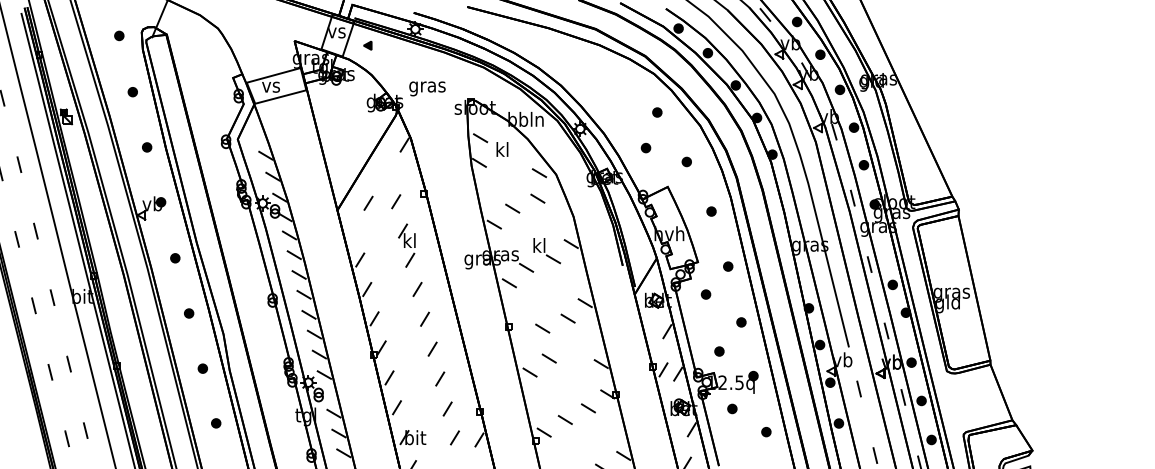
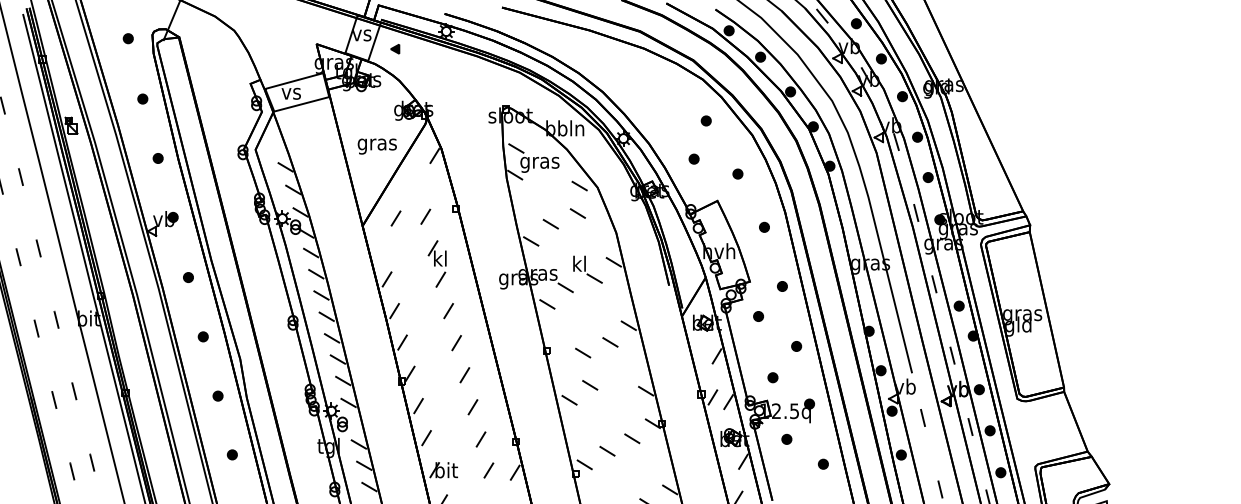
text: (426, 88) -> (376, 146), moved
text: (502, 151) -> (539, 162), kl -> gras

